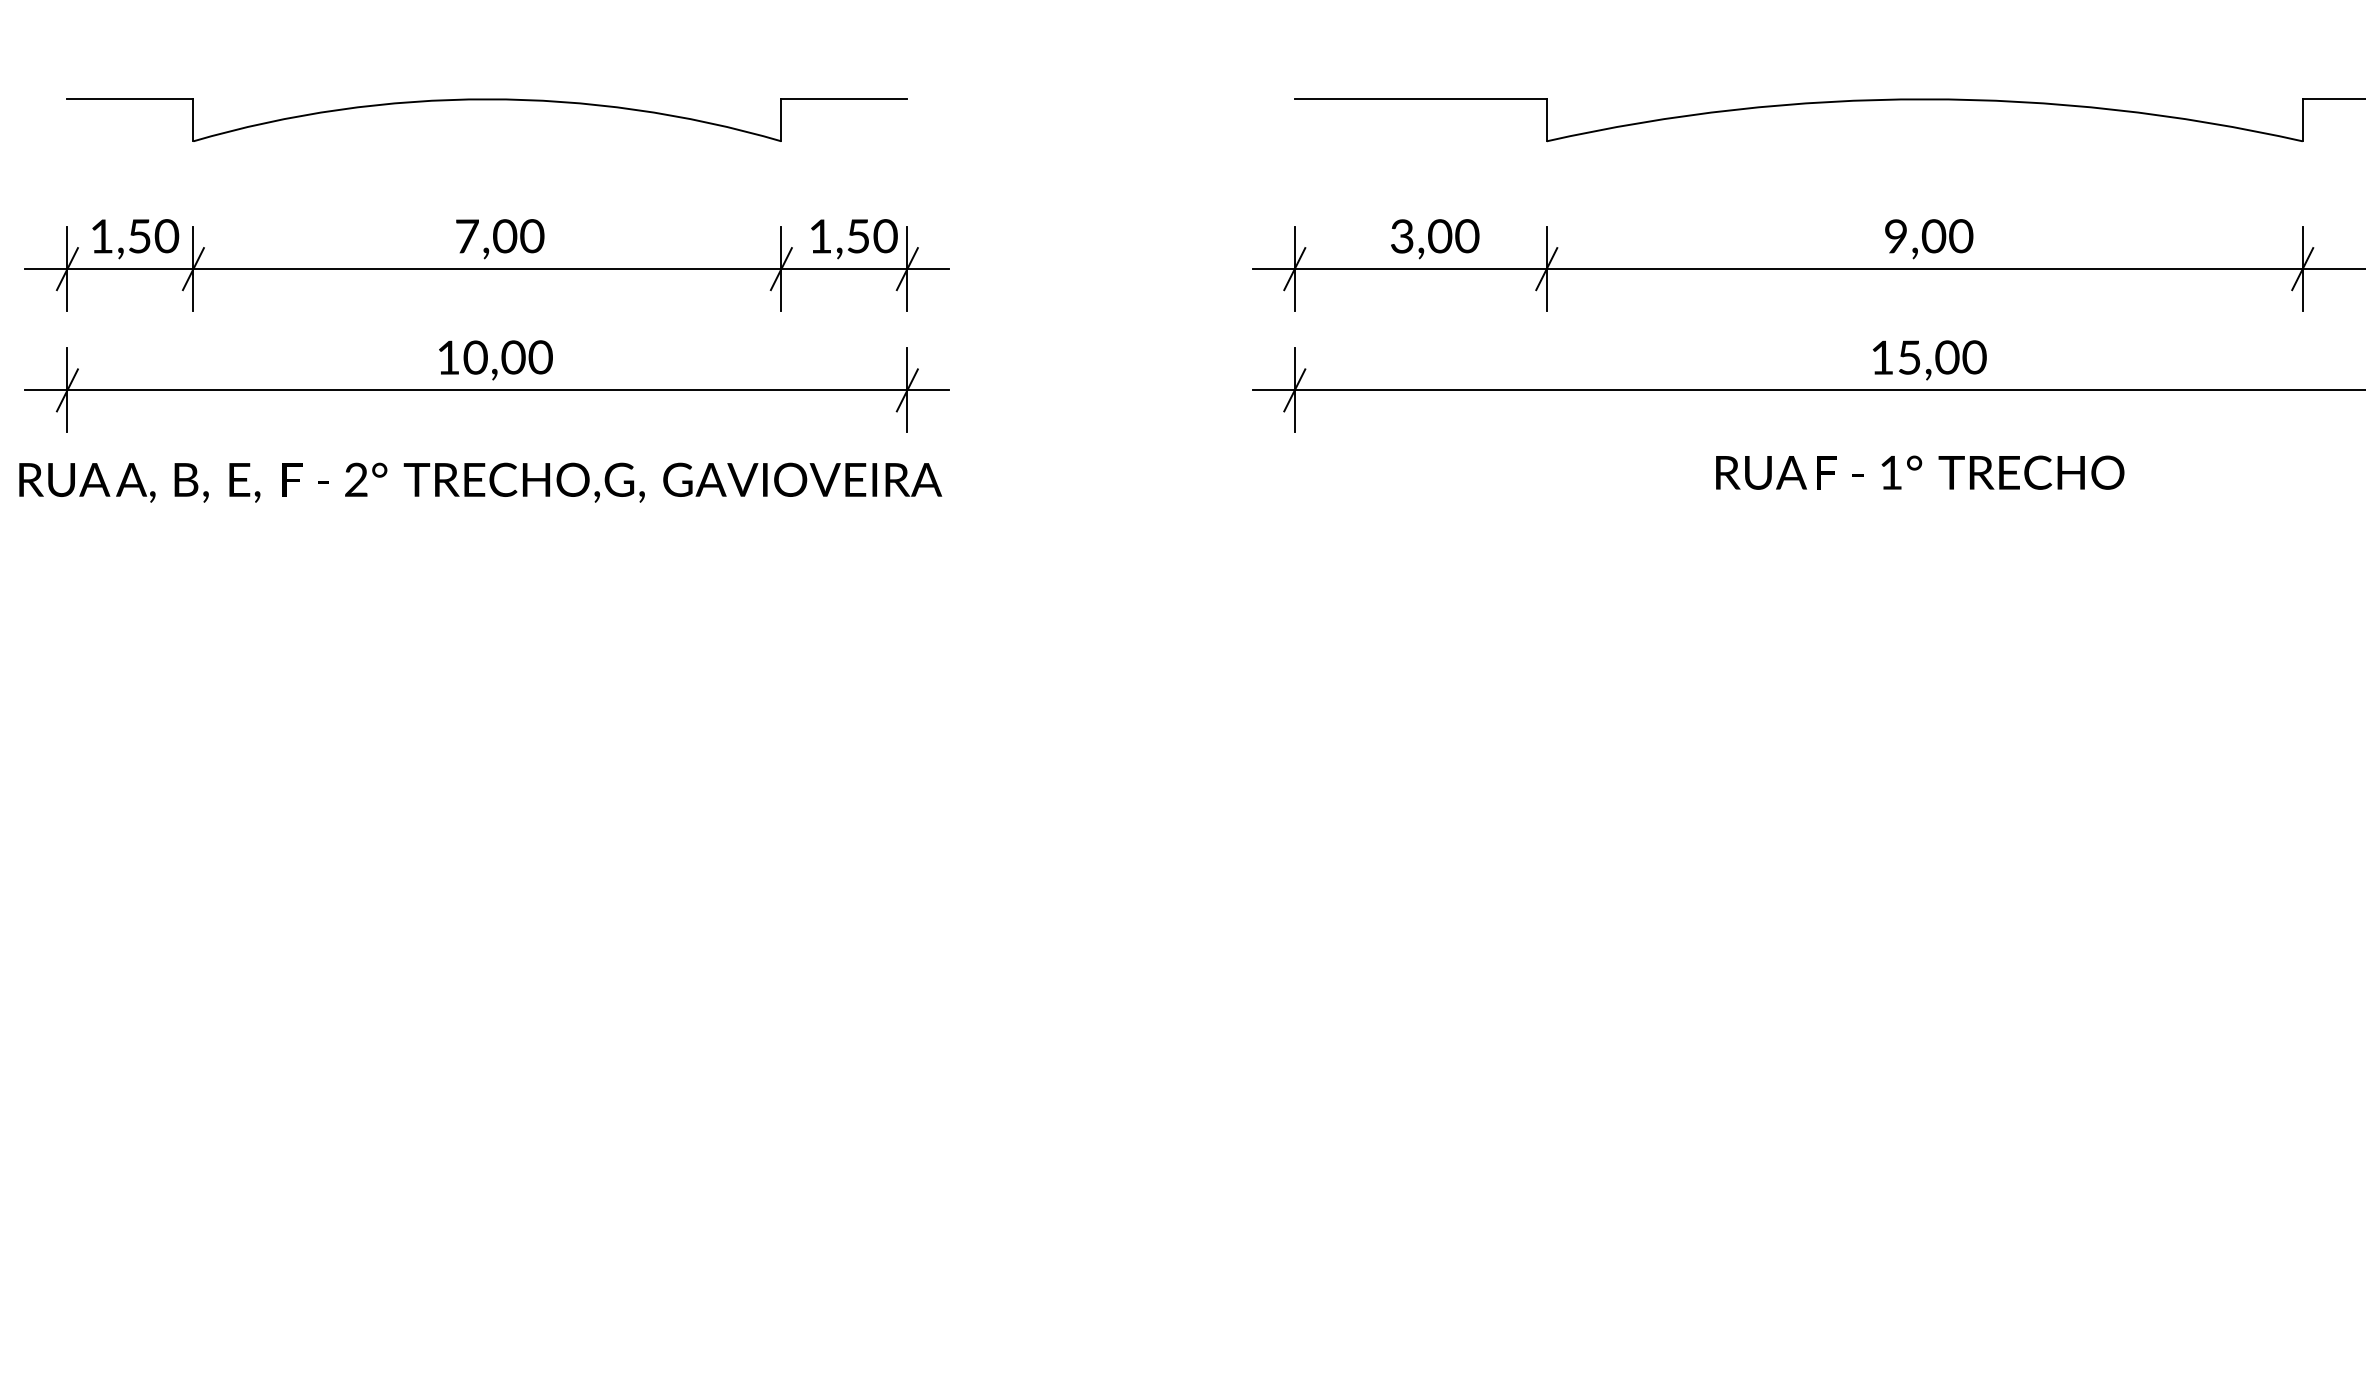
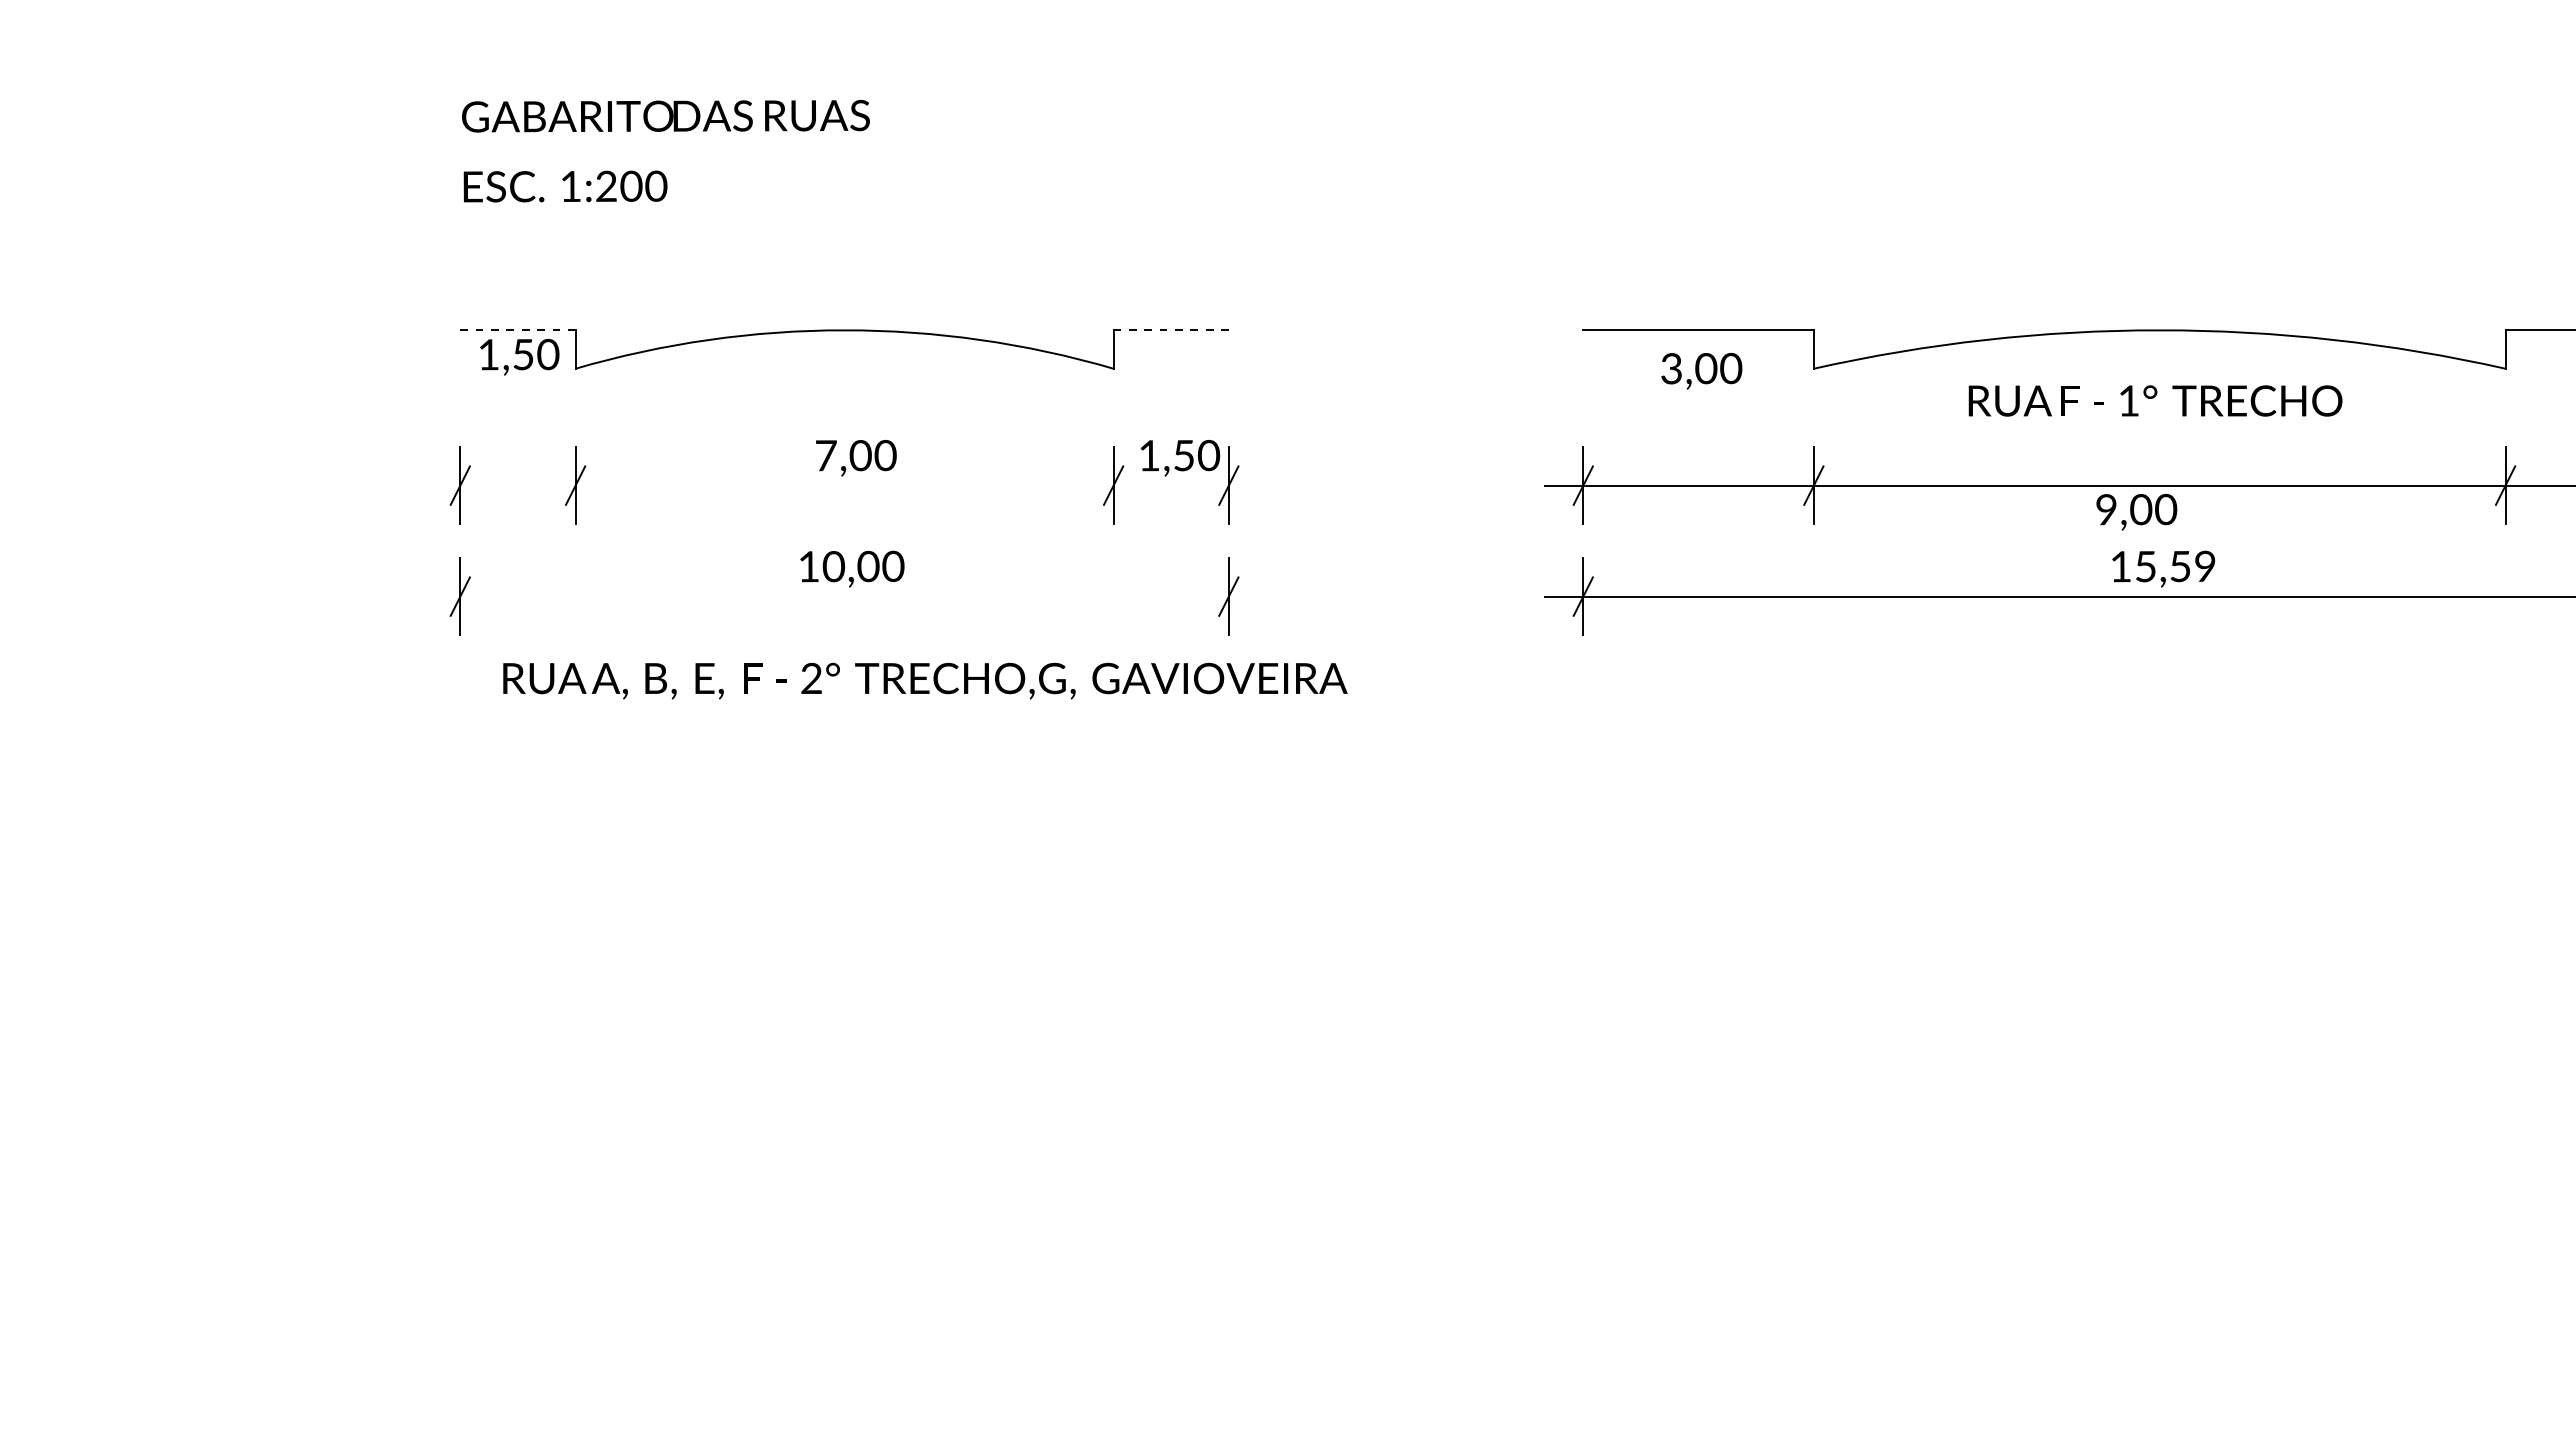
line: (129, 99) -> (517, 330), solid -> dashed
line: (844, 99) -> (1171, 330), solid -> dashed
text: (135, 238) -> (519, 356), moved
text: (1434, 238) -> (1701, 370), moved
text: (1928, 238) -> (2136, 511), moved
line: (487, 268) -> (844, 485), removed
text: (1960, 357) -> (2192, 566), 15,00 -> 15,59
line: (487, 390) -> (844, 596), removed
text: (1920, 472) -> (2155, 400), moved
text: (480, 482) -> (925, 680), moved

